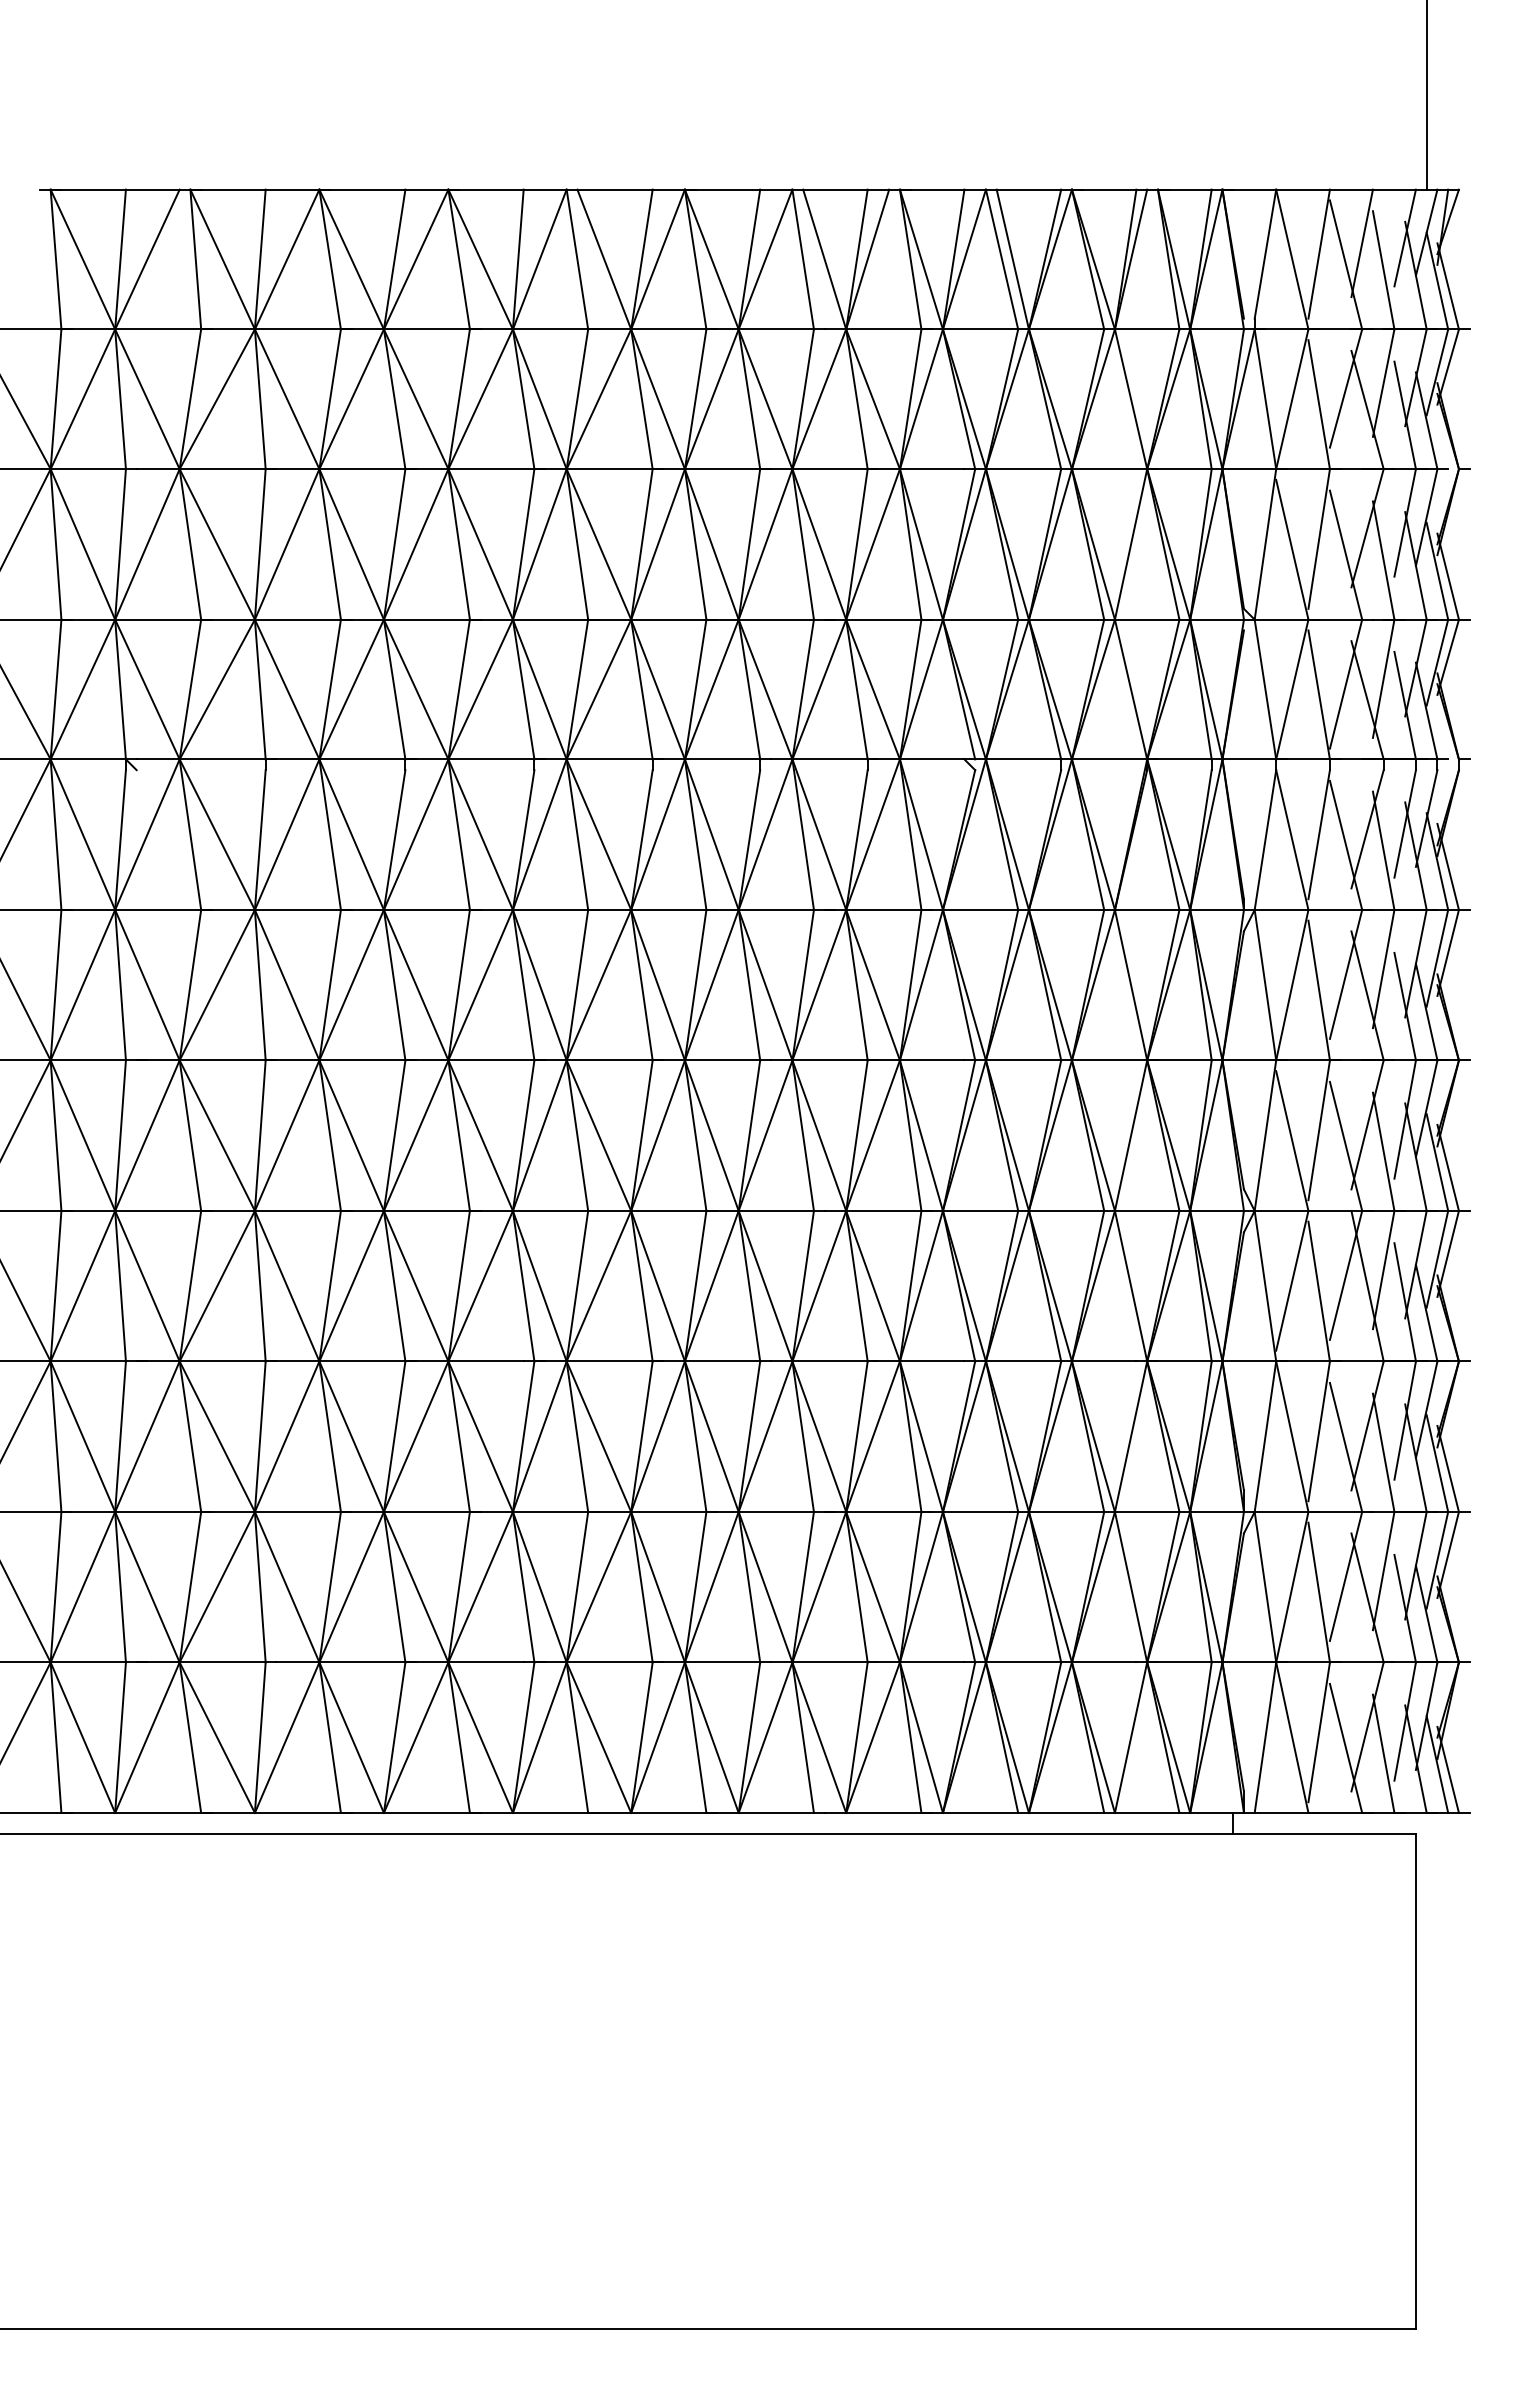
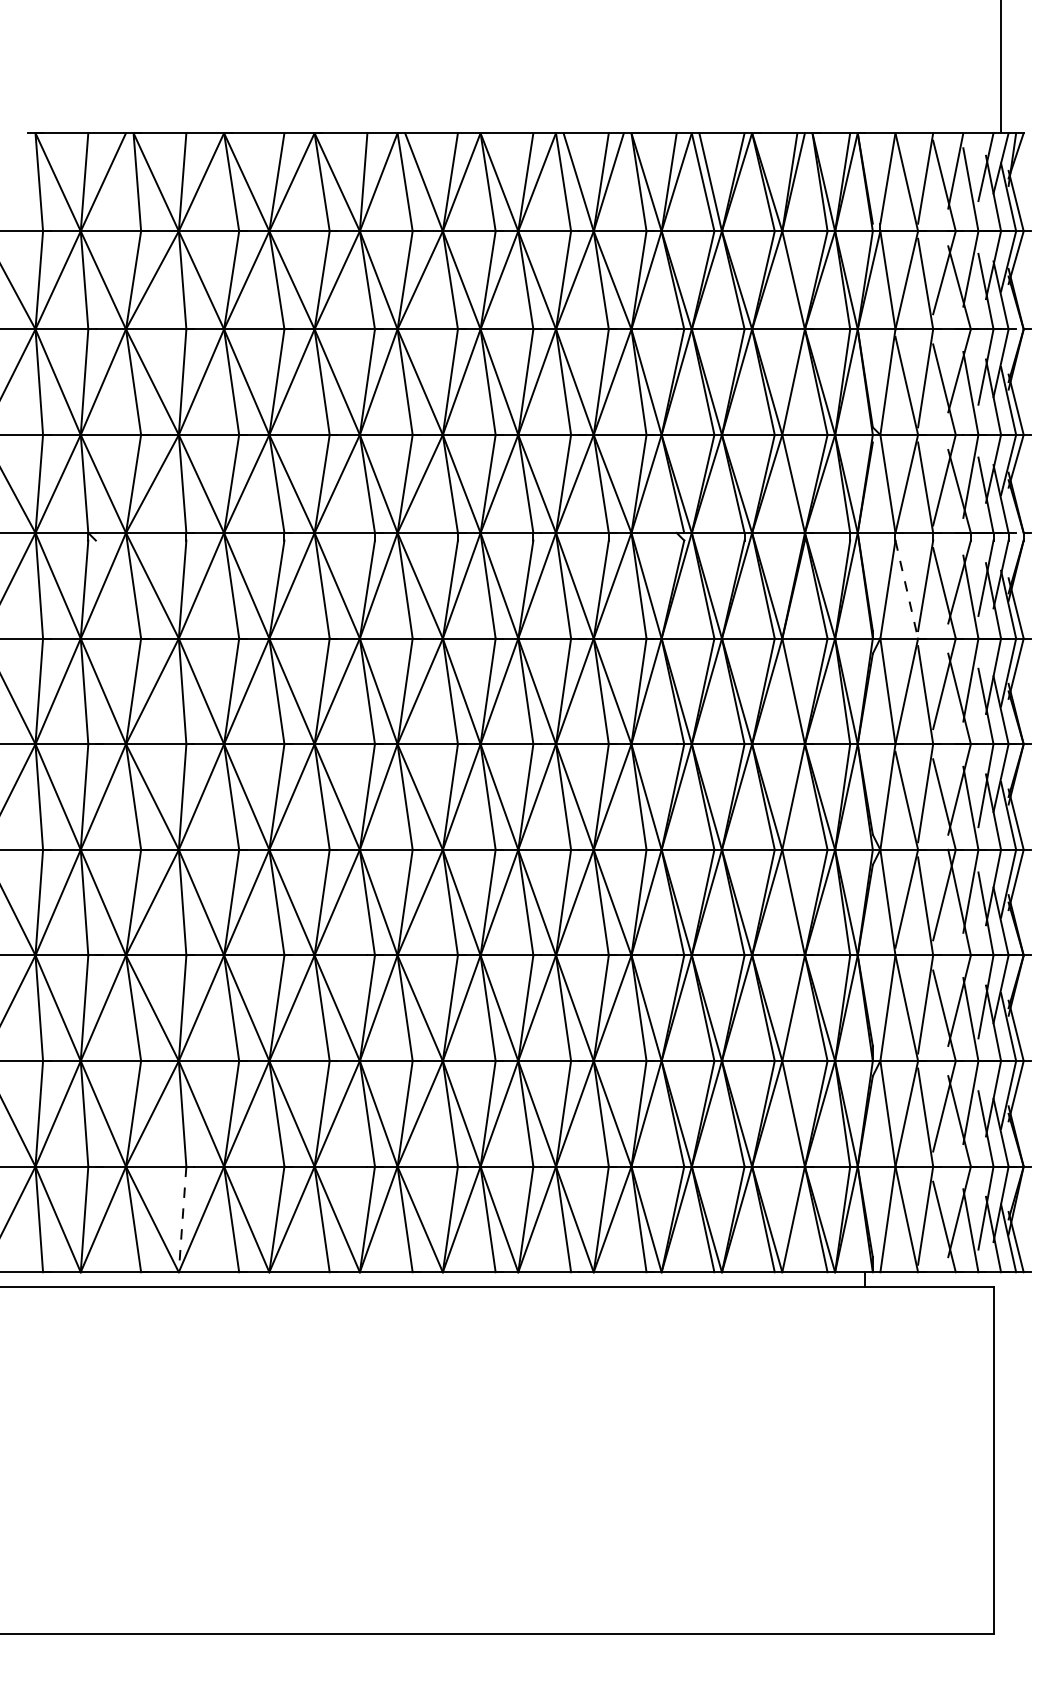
line: (1292, 840) -> (906, 589), solid -> dashed
line: (260, 1738) -> (182, 1220), solid -> dashed

